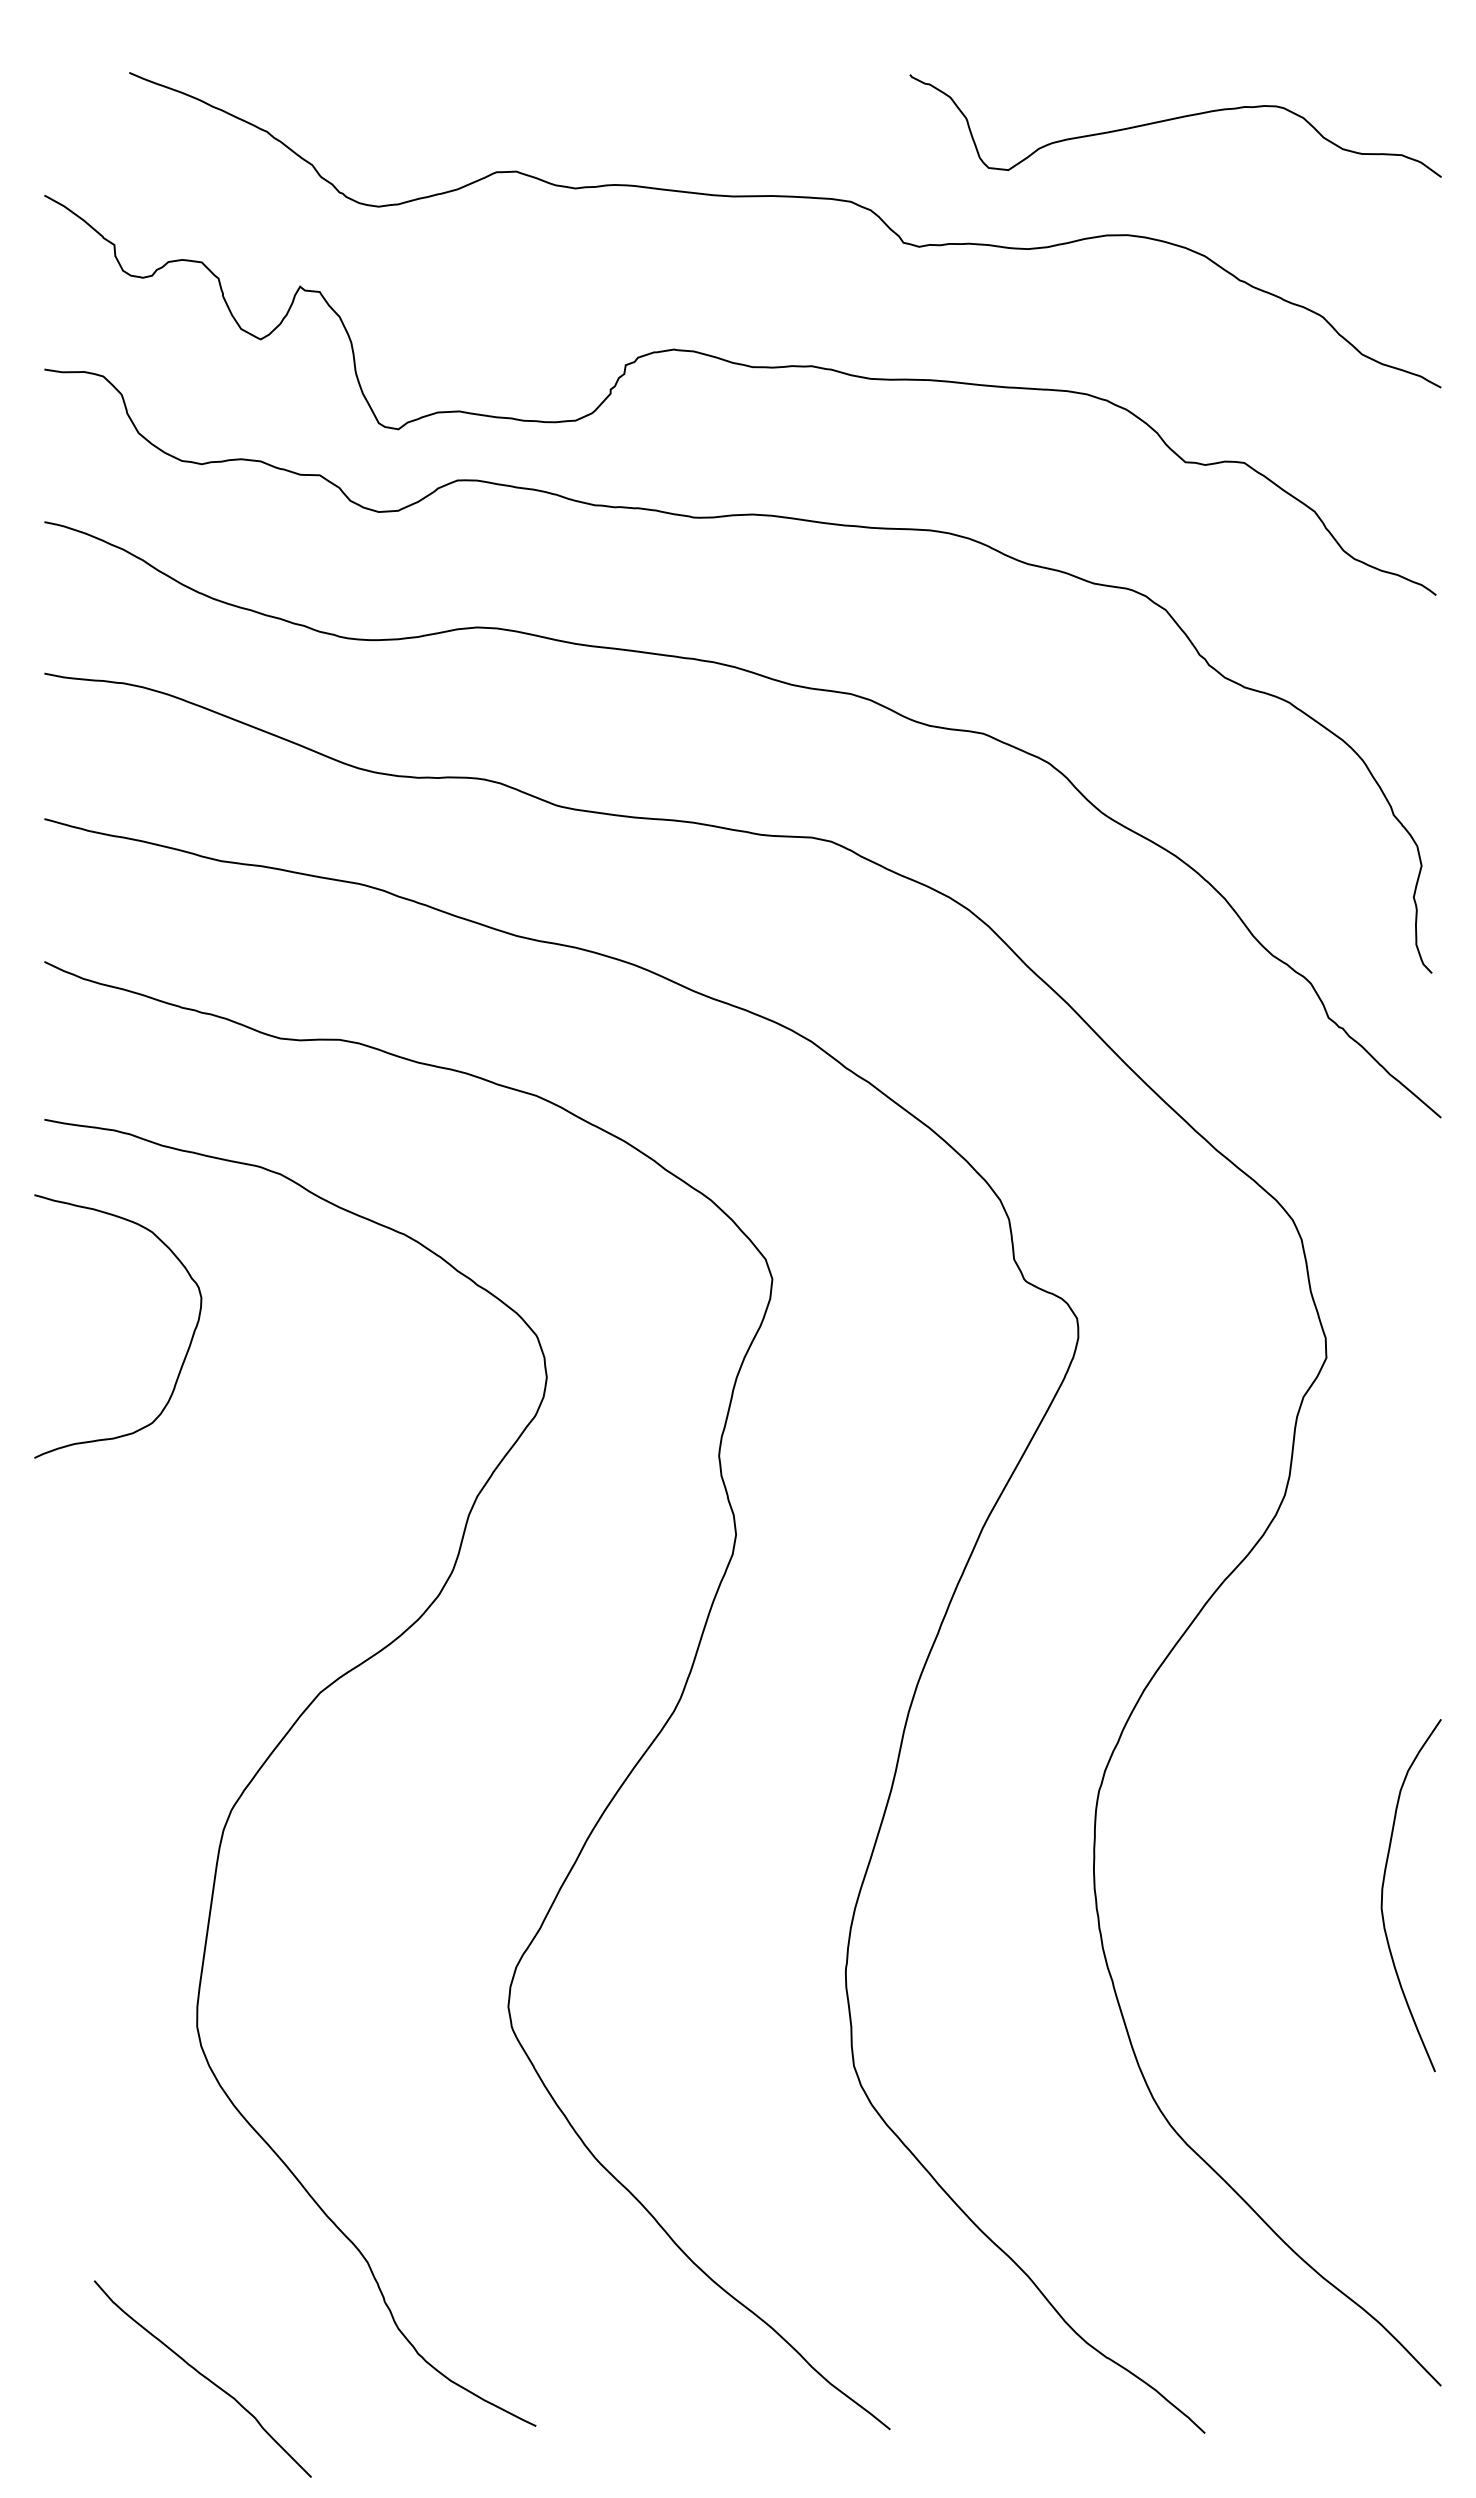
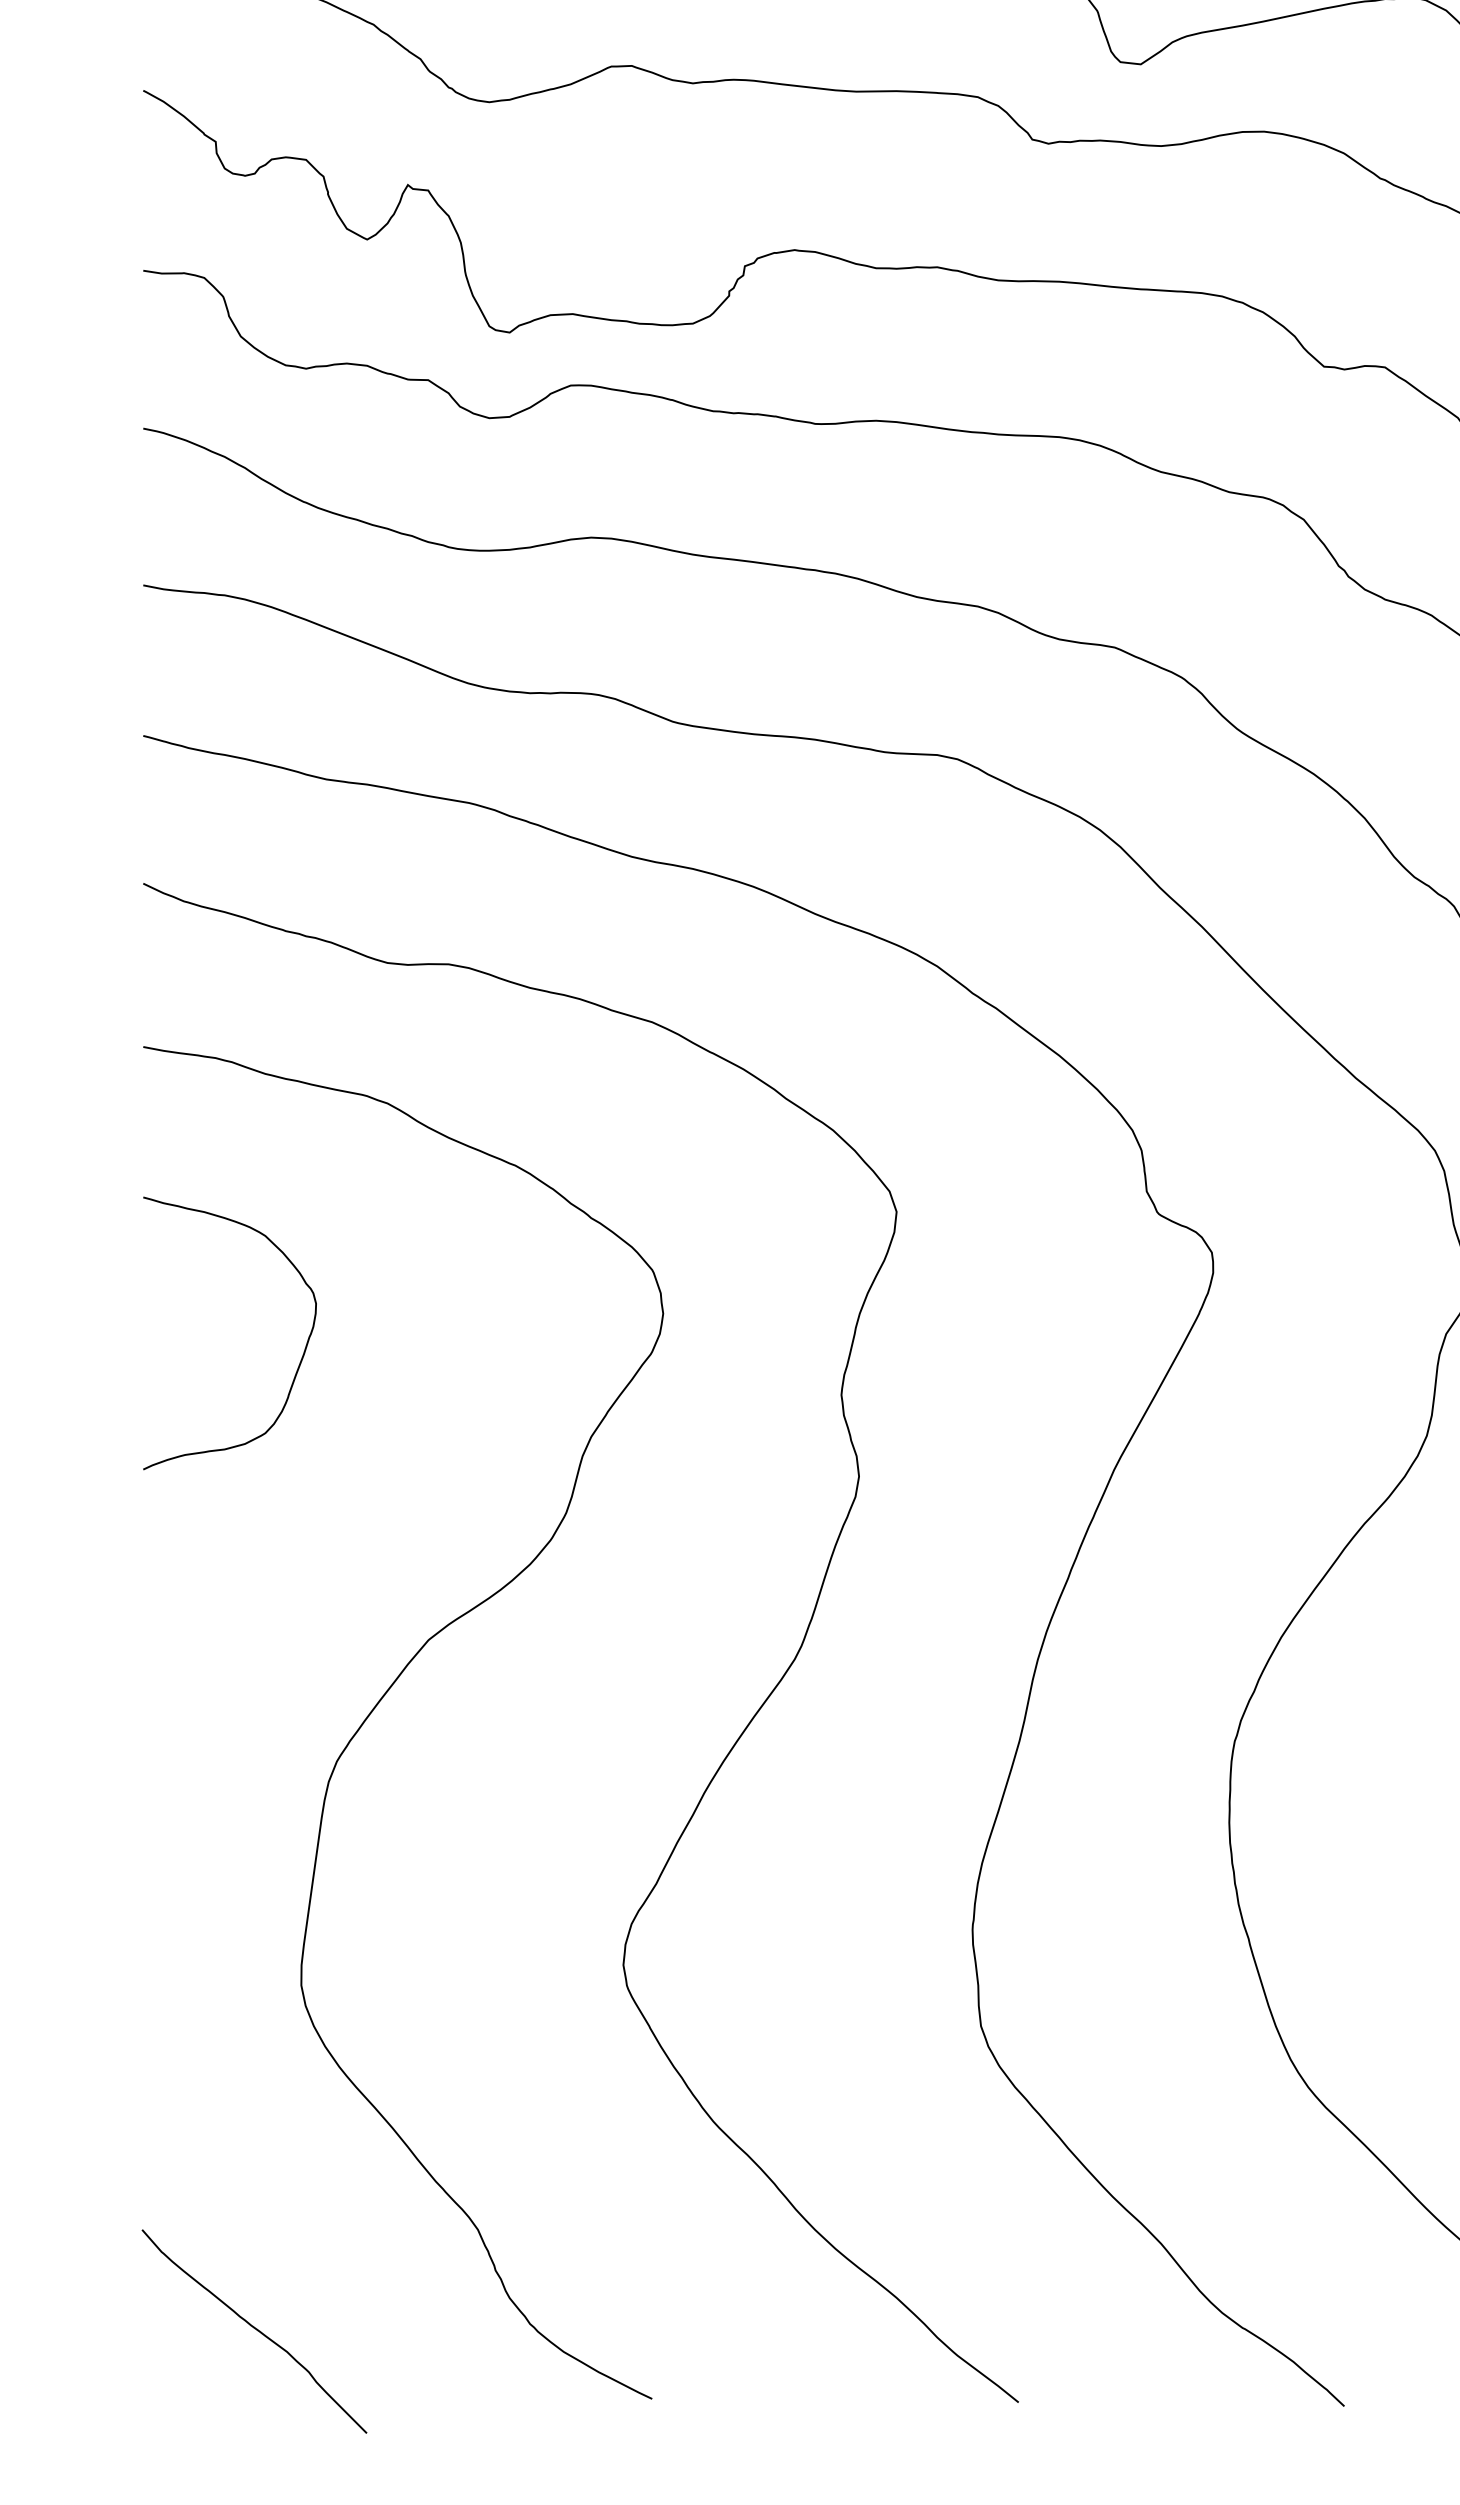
curve: (186, 1351) -> (300, 1359), moved
curve: (203, 2377) -> (255, 2329), moved

